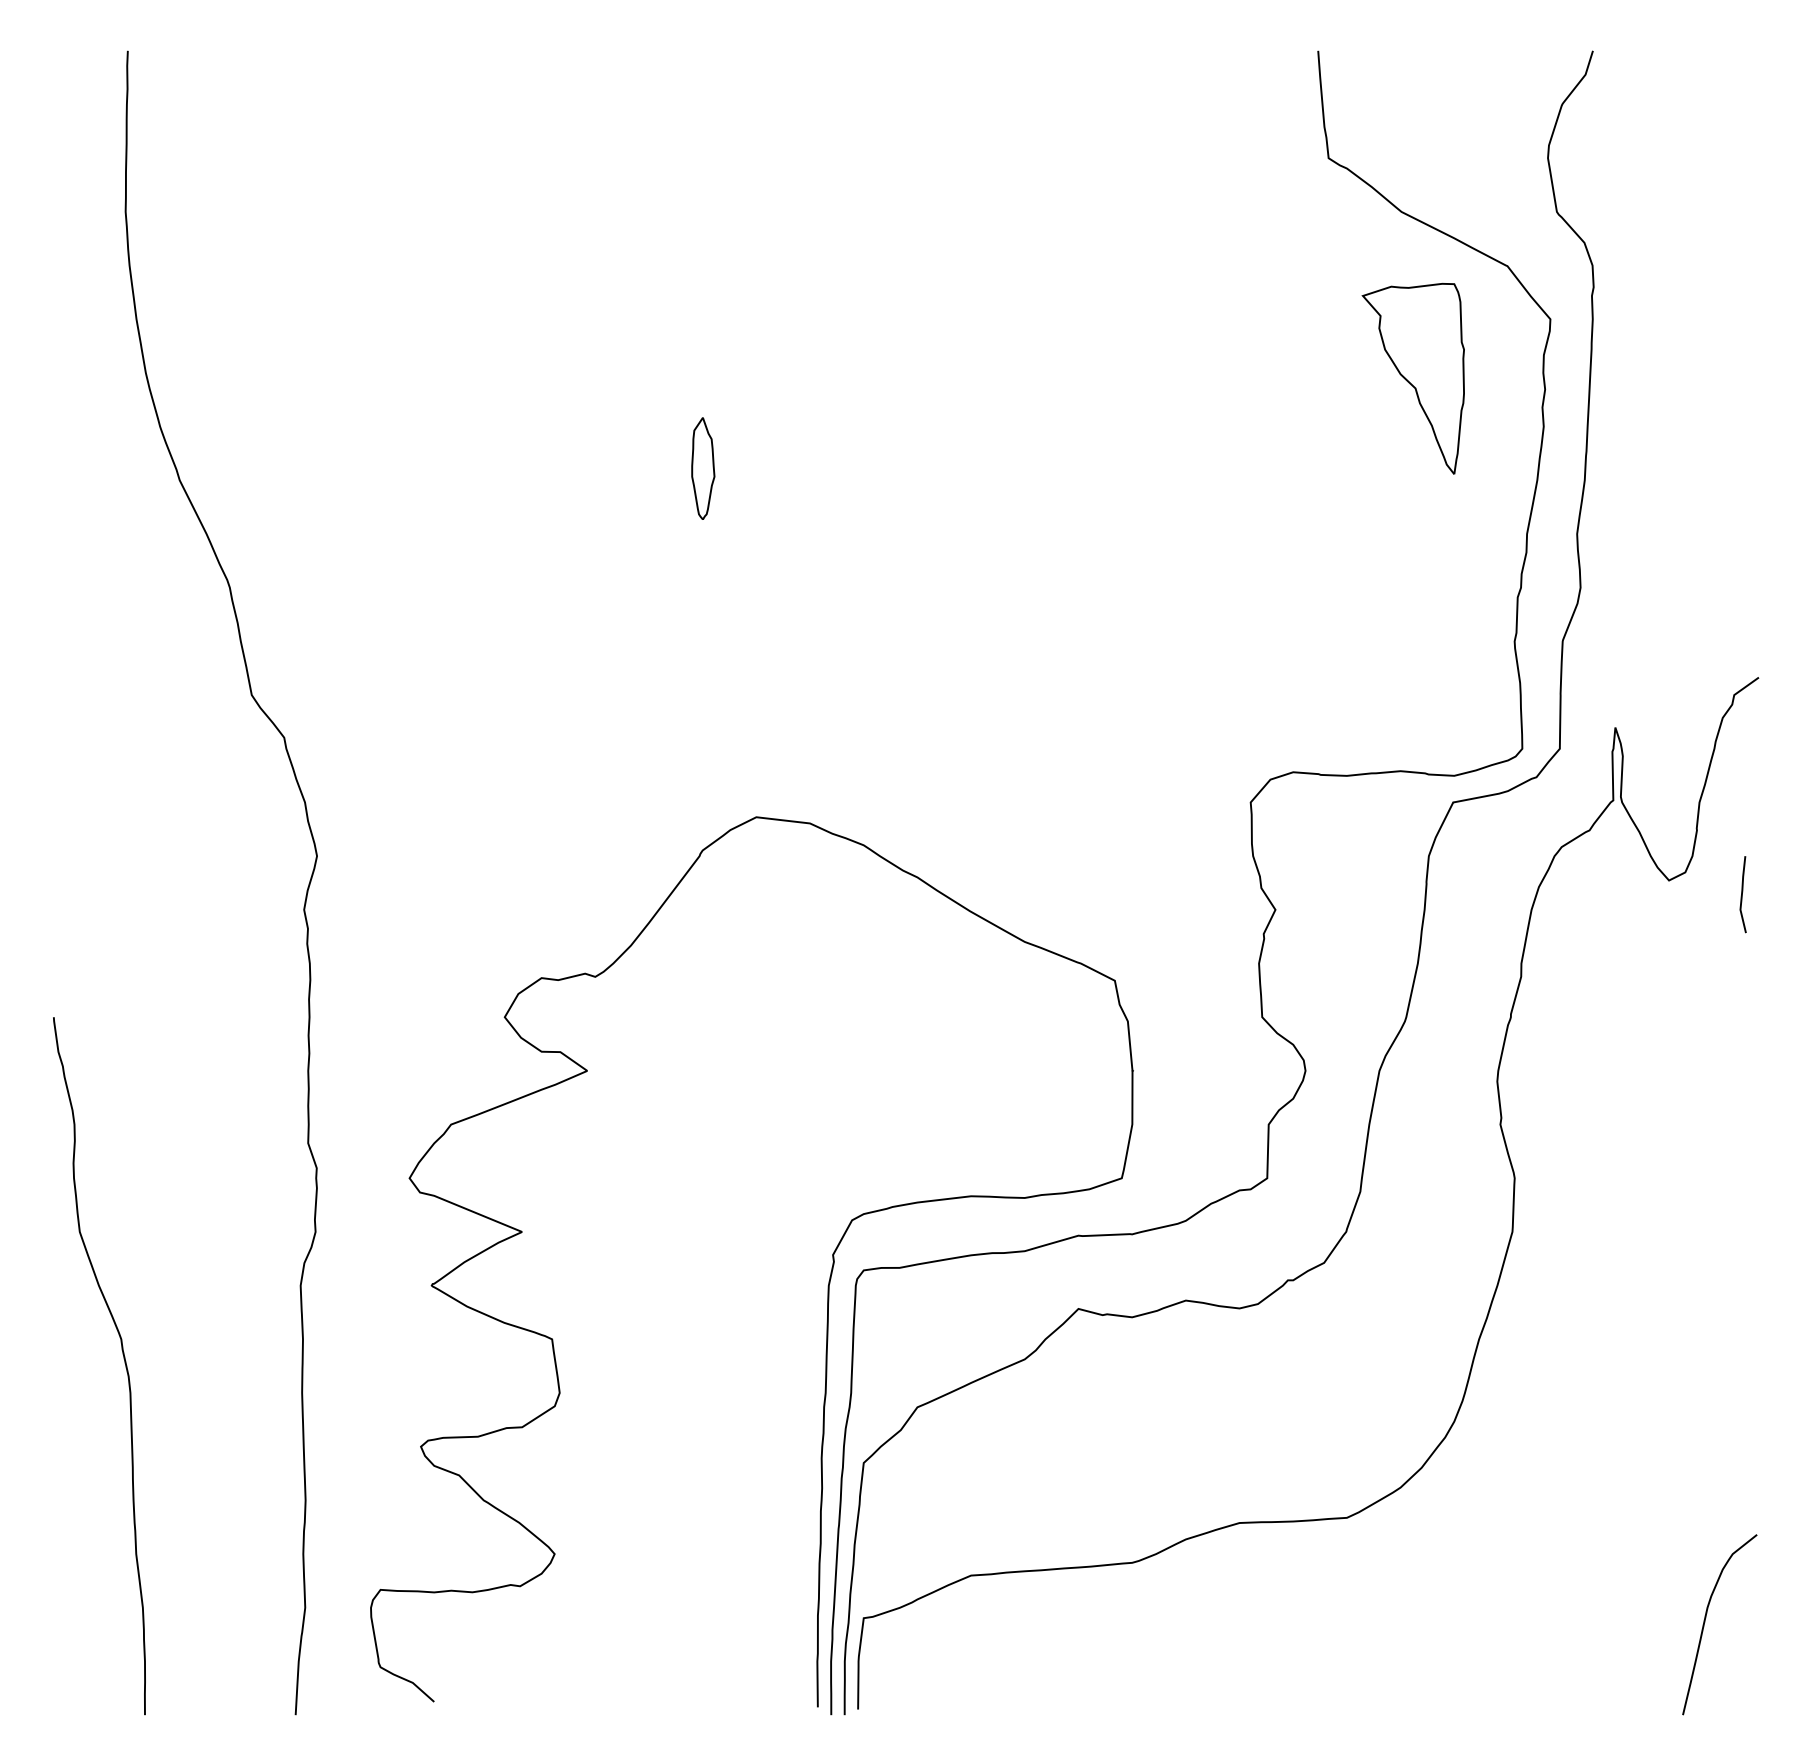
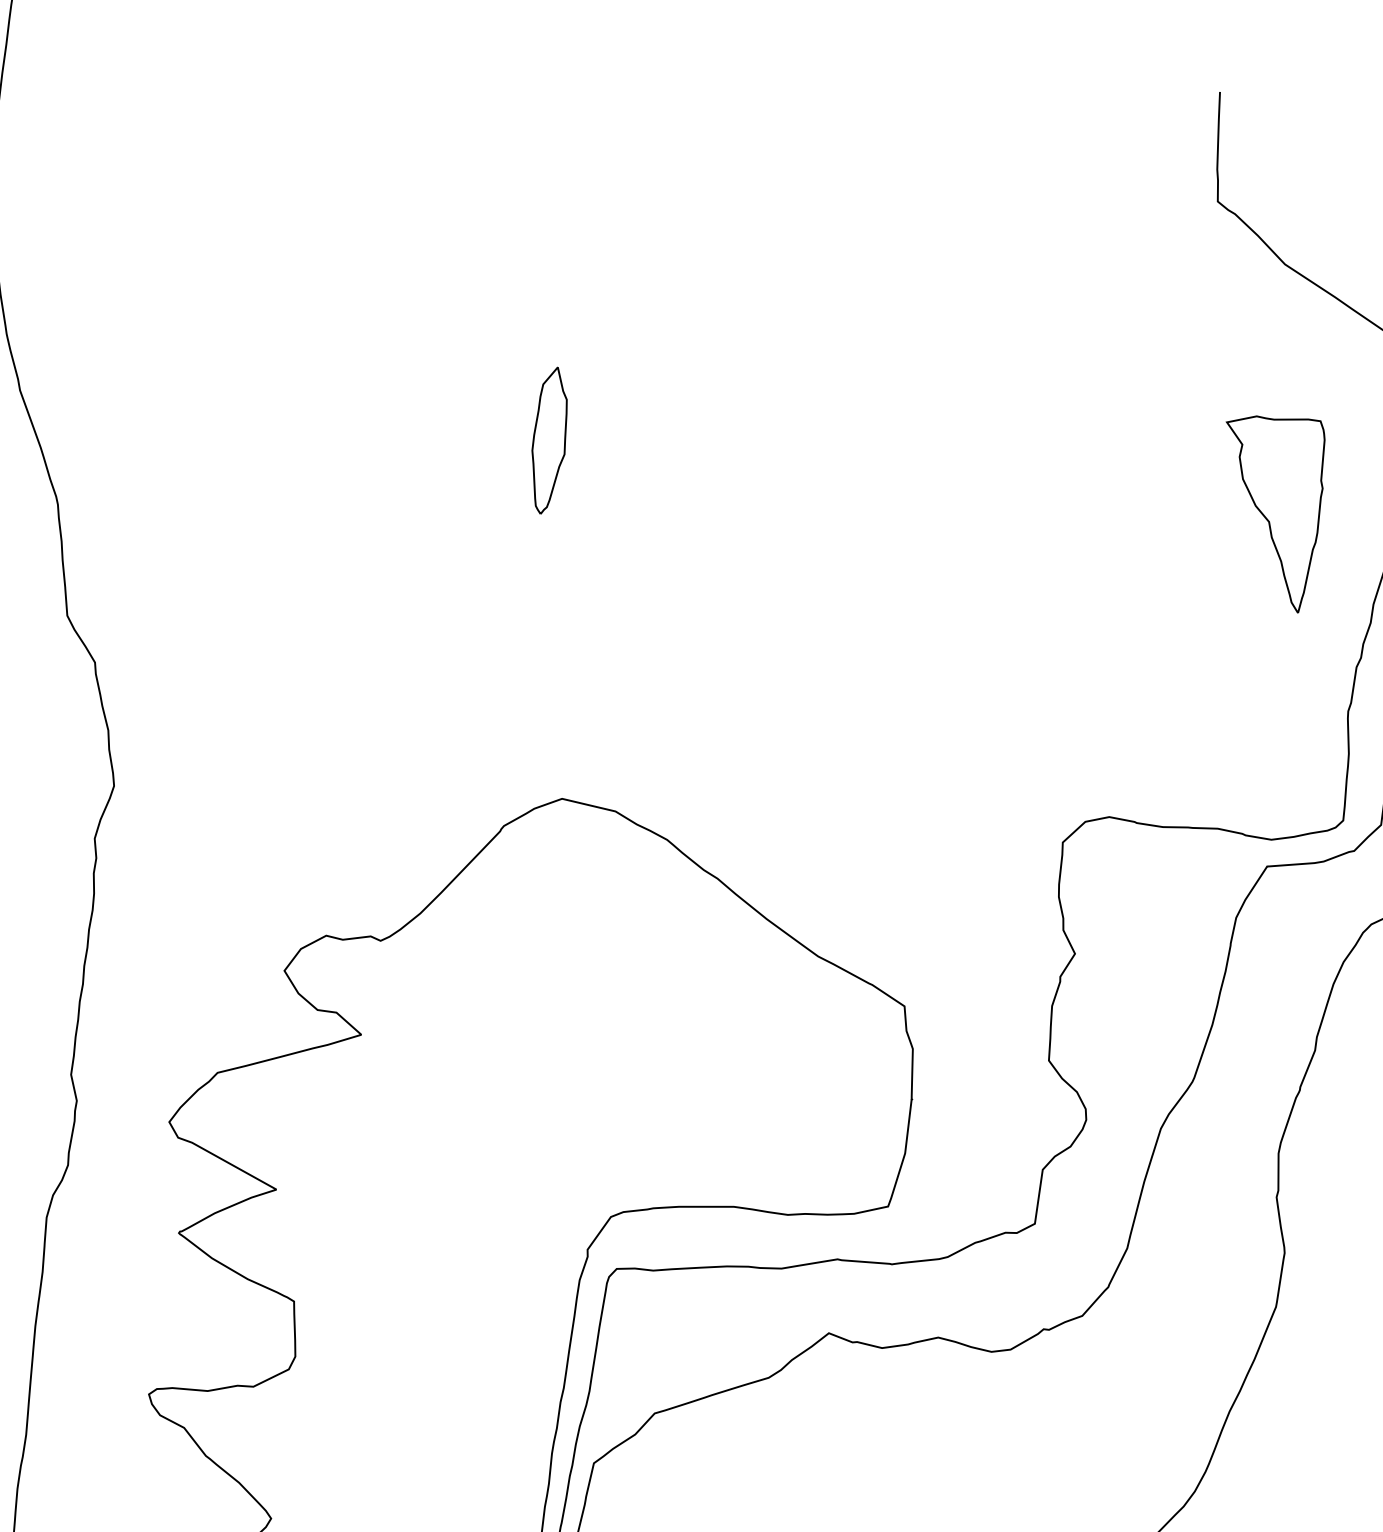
part: (1412, 378) -> (1267, 511), moved
part: (703, 468) -> (550, 440), size x1.43

